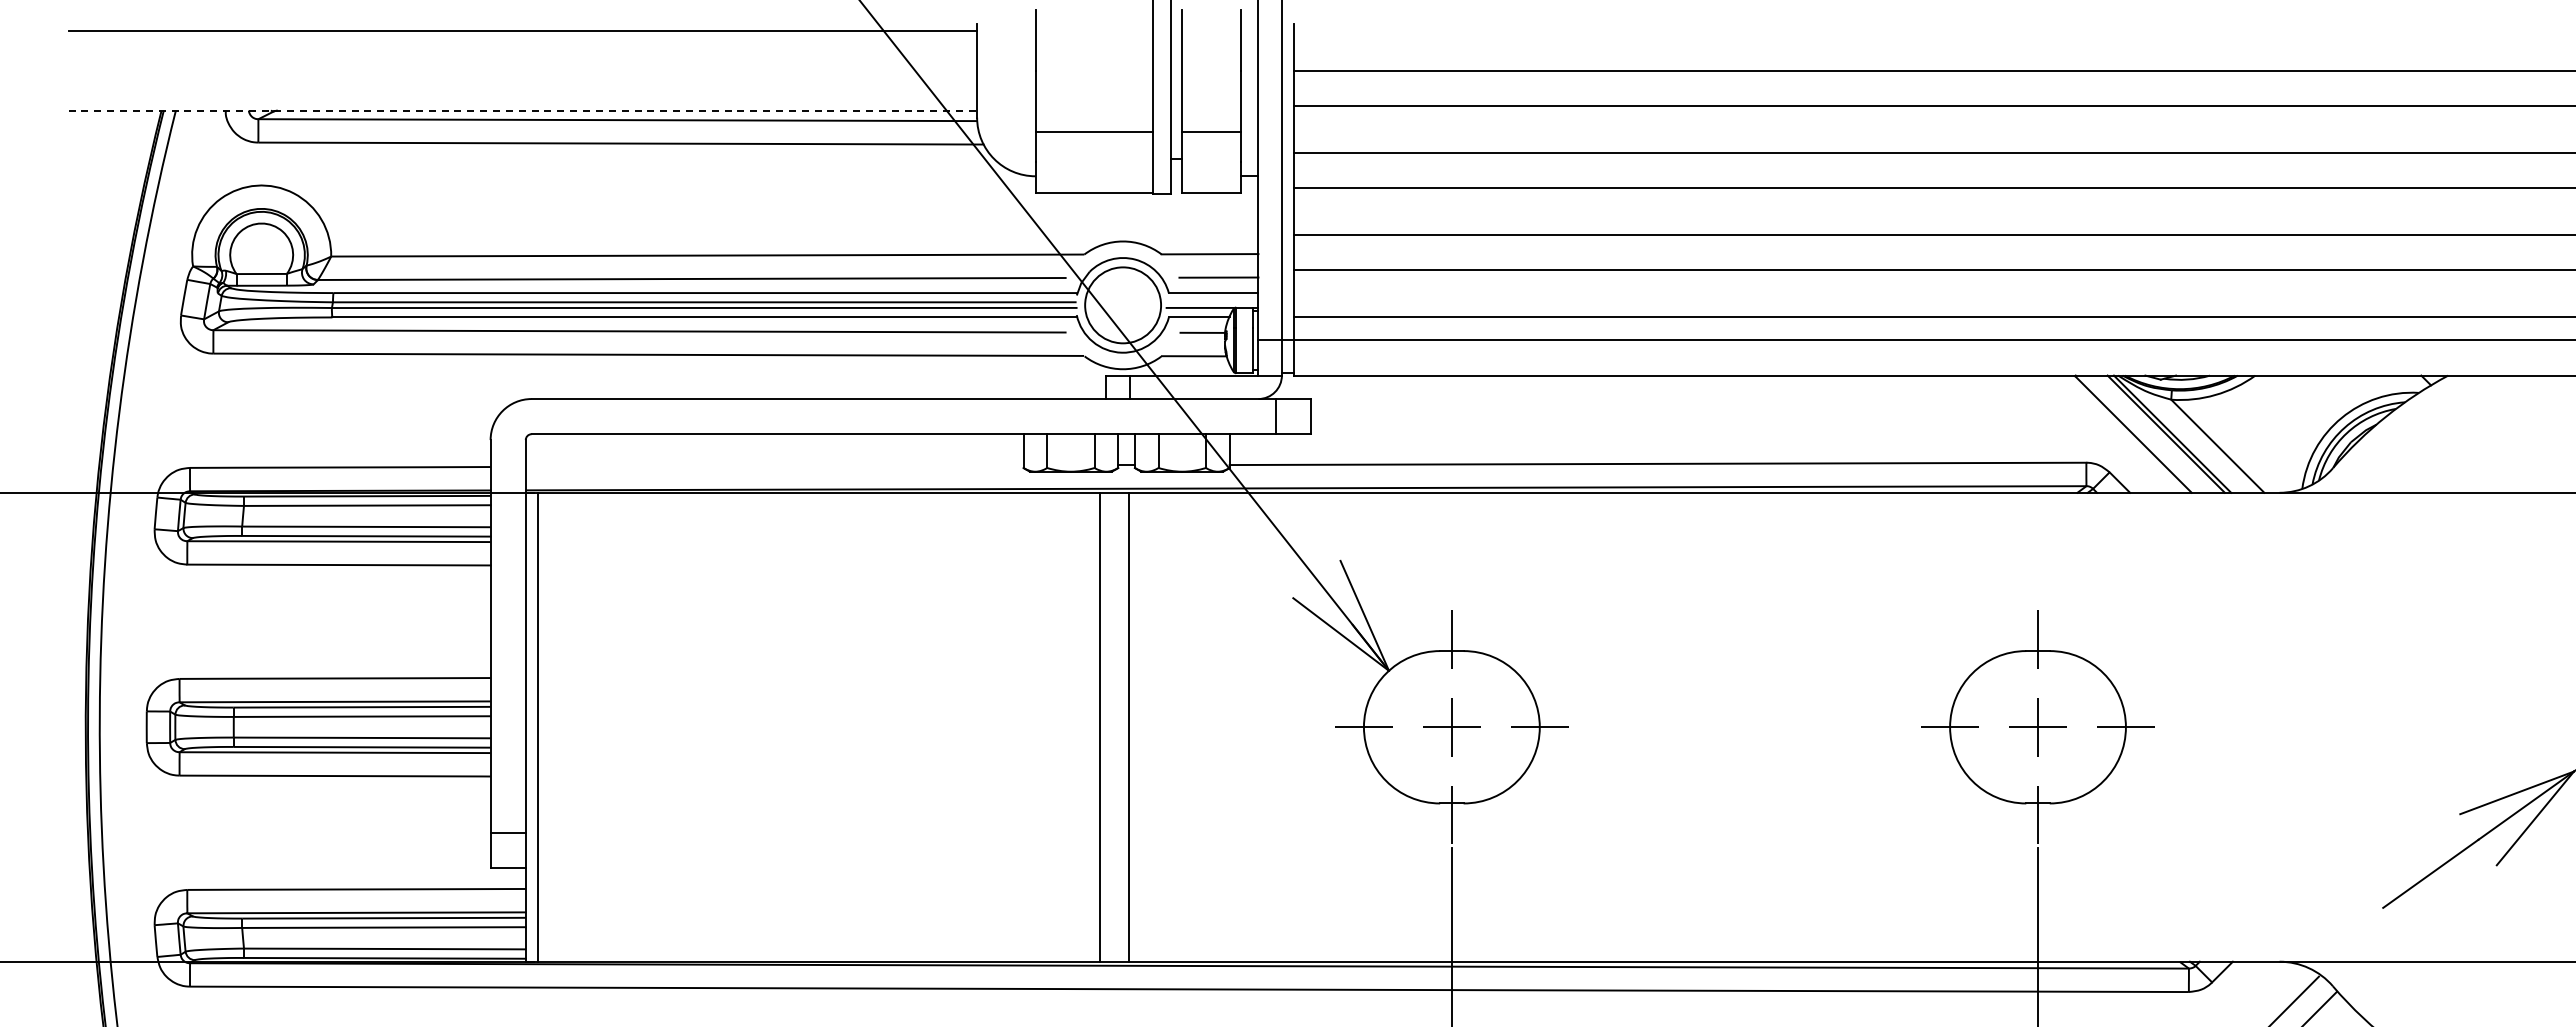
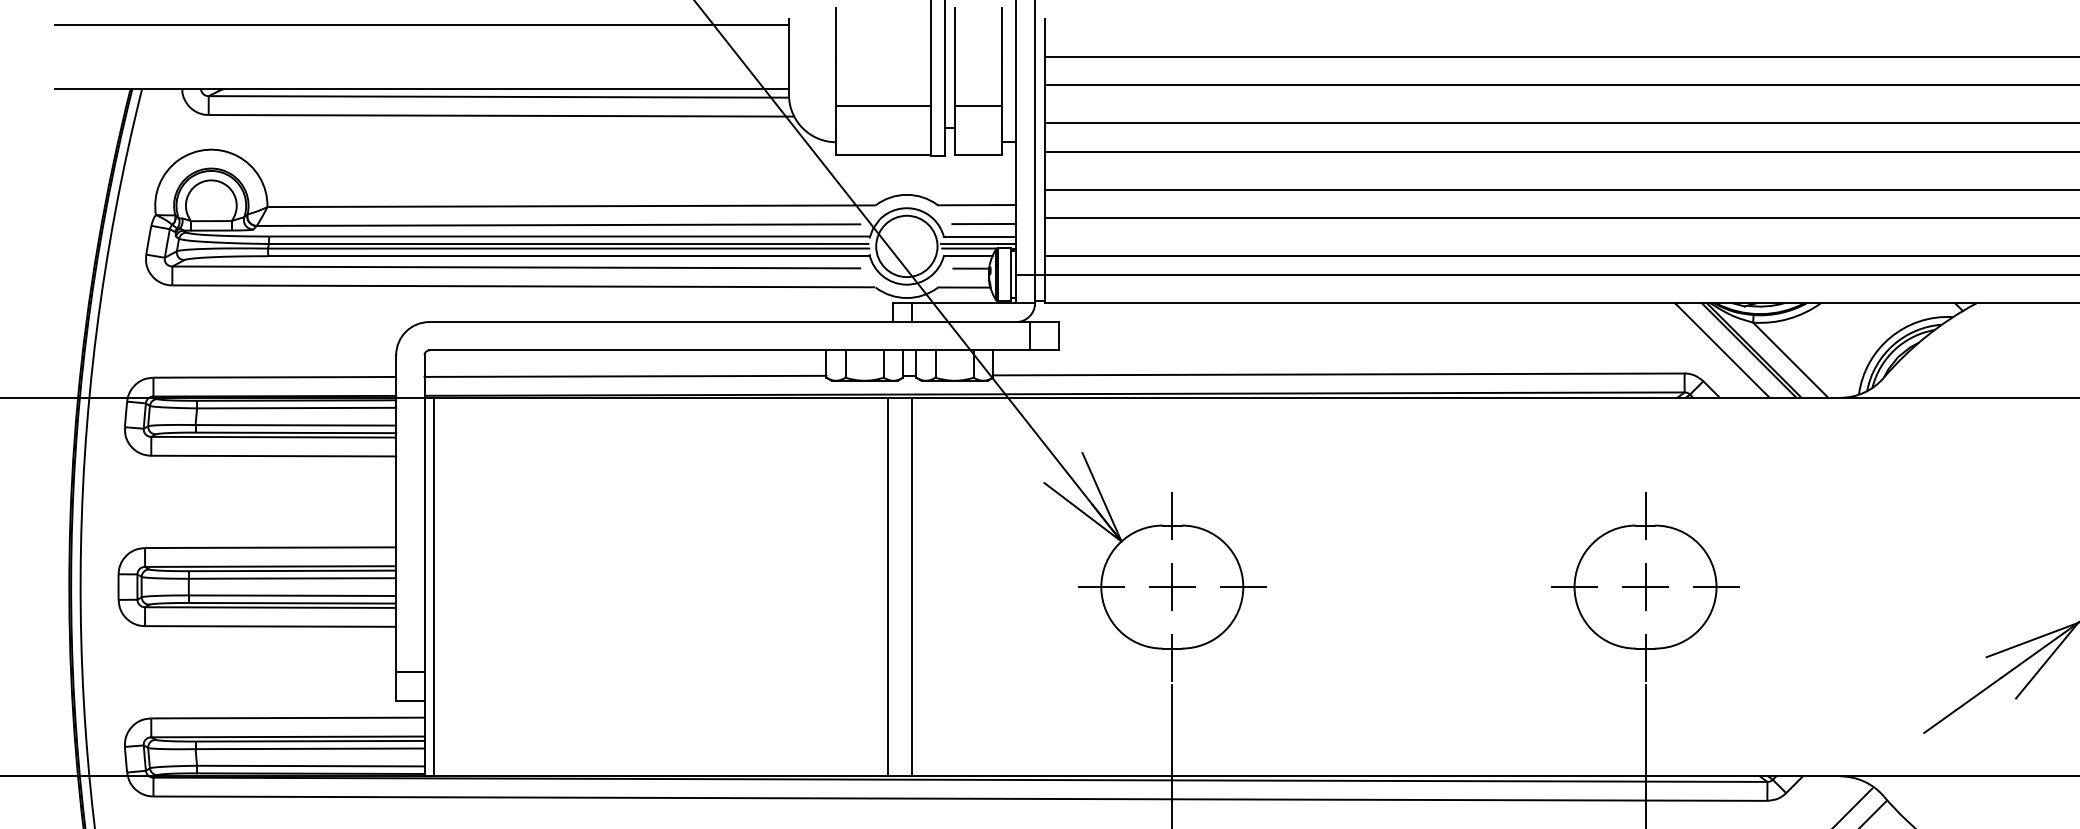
line: (523, 110) -> (422, 89), dashed -> solid
line: (1211, 302) -> (978, 244), added
line: (774, 465) -> (625, 375), added

